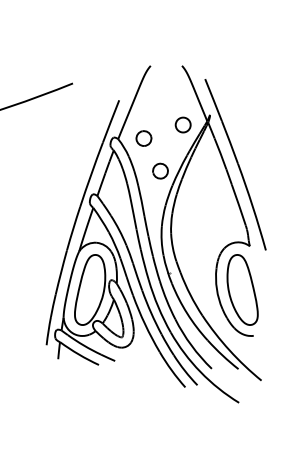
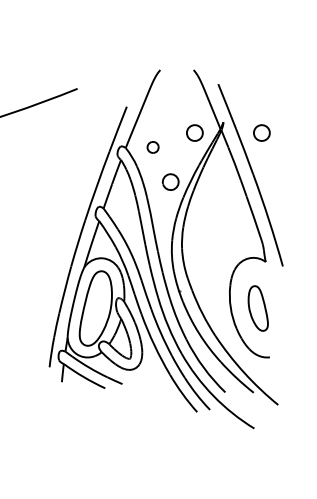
part: (245, 124) -> (261, 132), added
part: (143, 138) -> (152, 147), size x0.7
part: (242, 289) -> (258, 308), size x0.6

